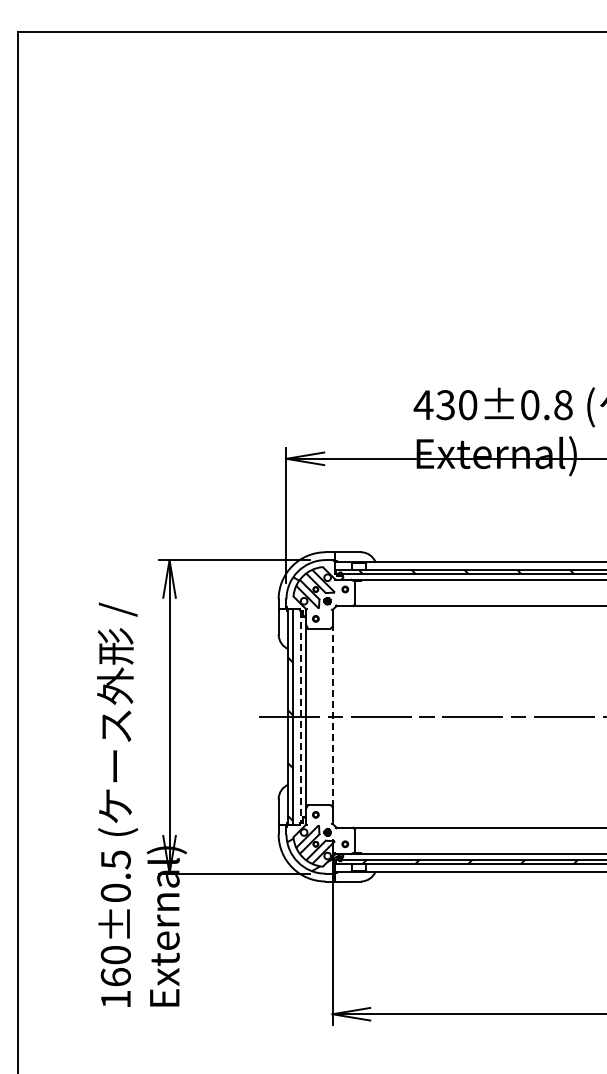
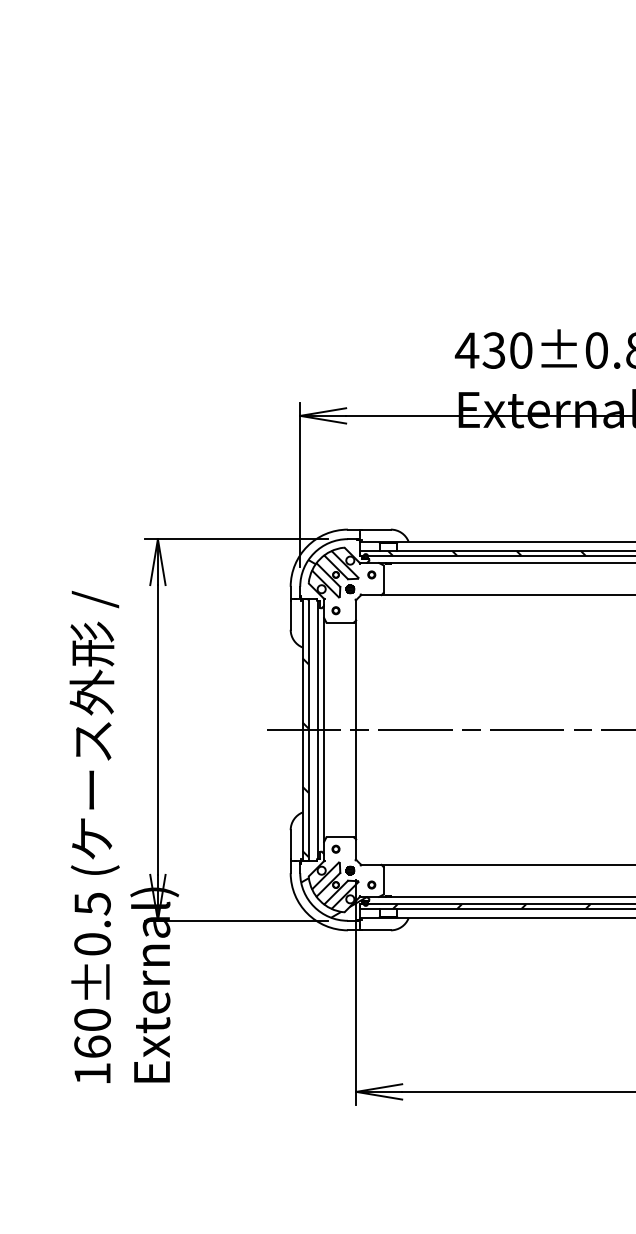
line: (301, 716) -> (318, 729), dashed -> solid
line: (332, 716) -> (356, 729), dashed -> solid

